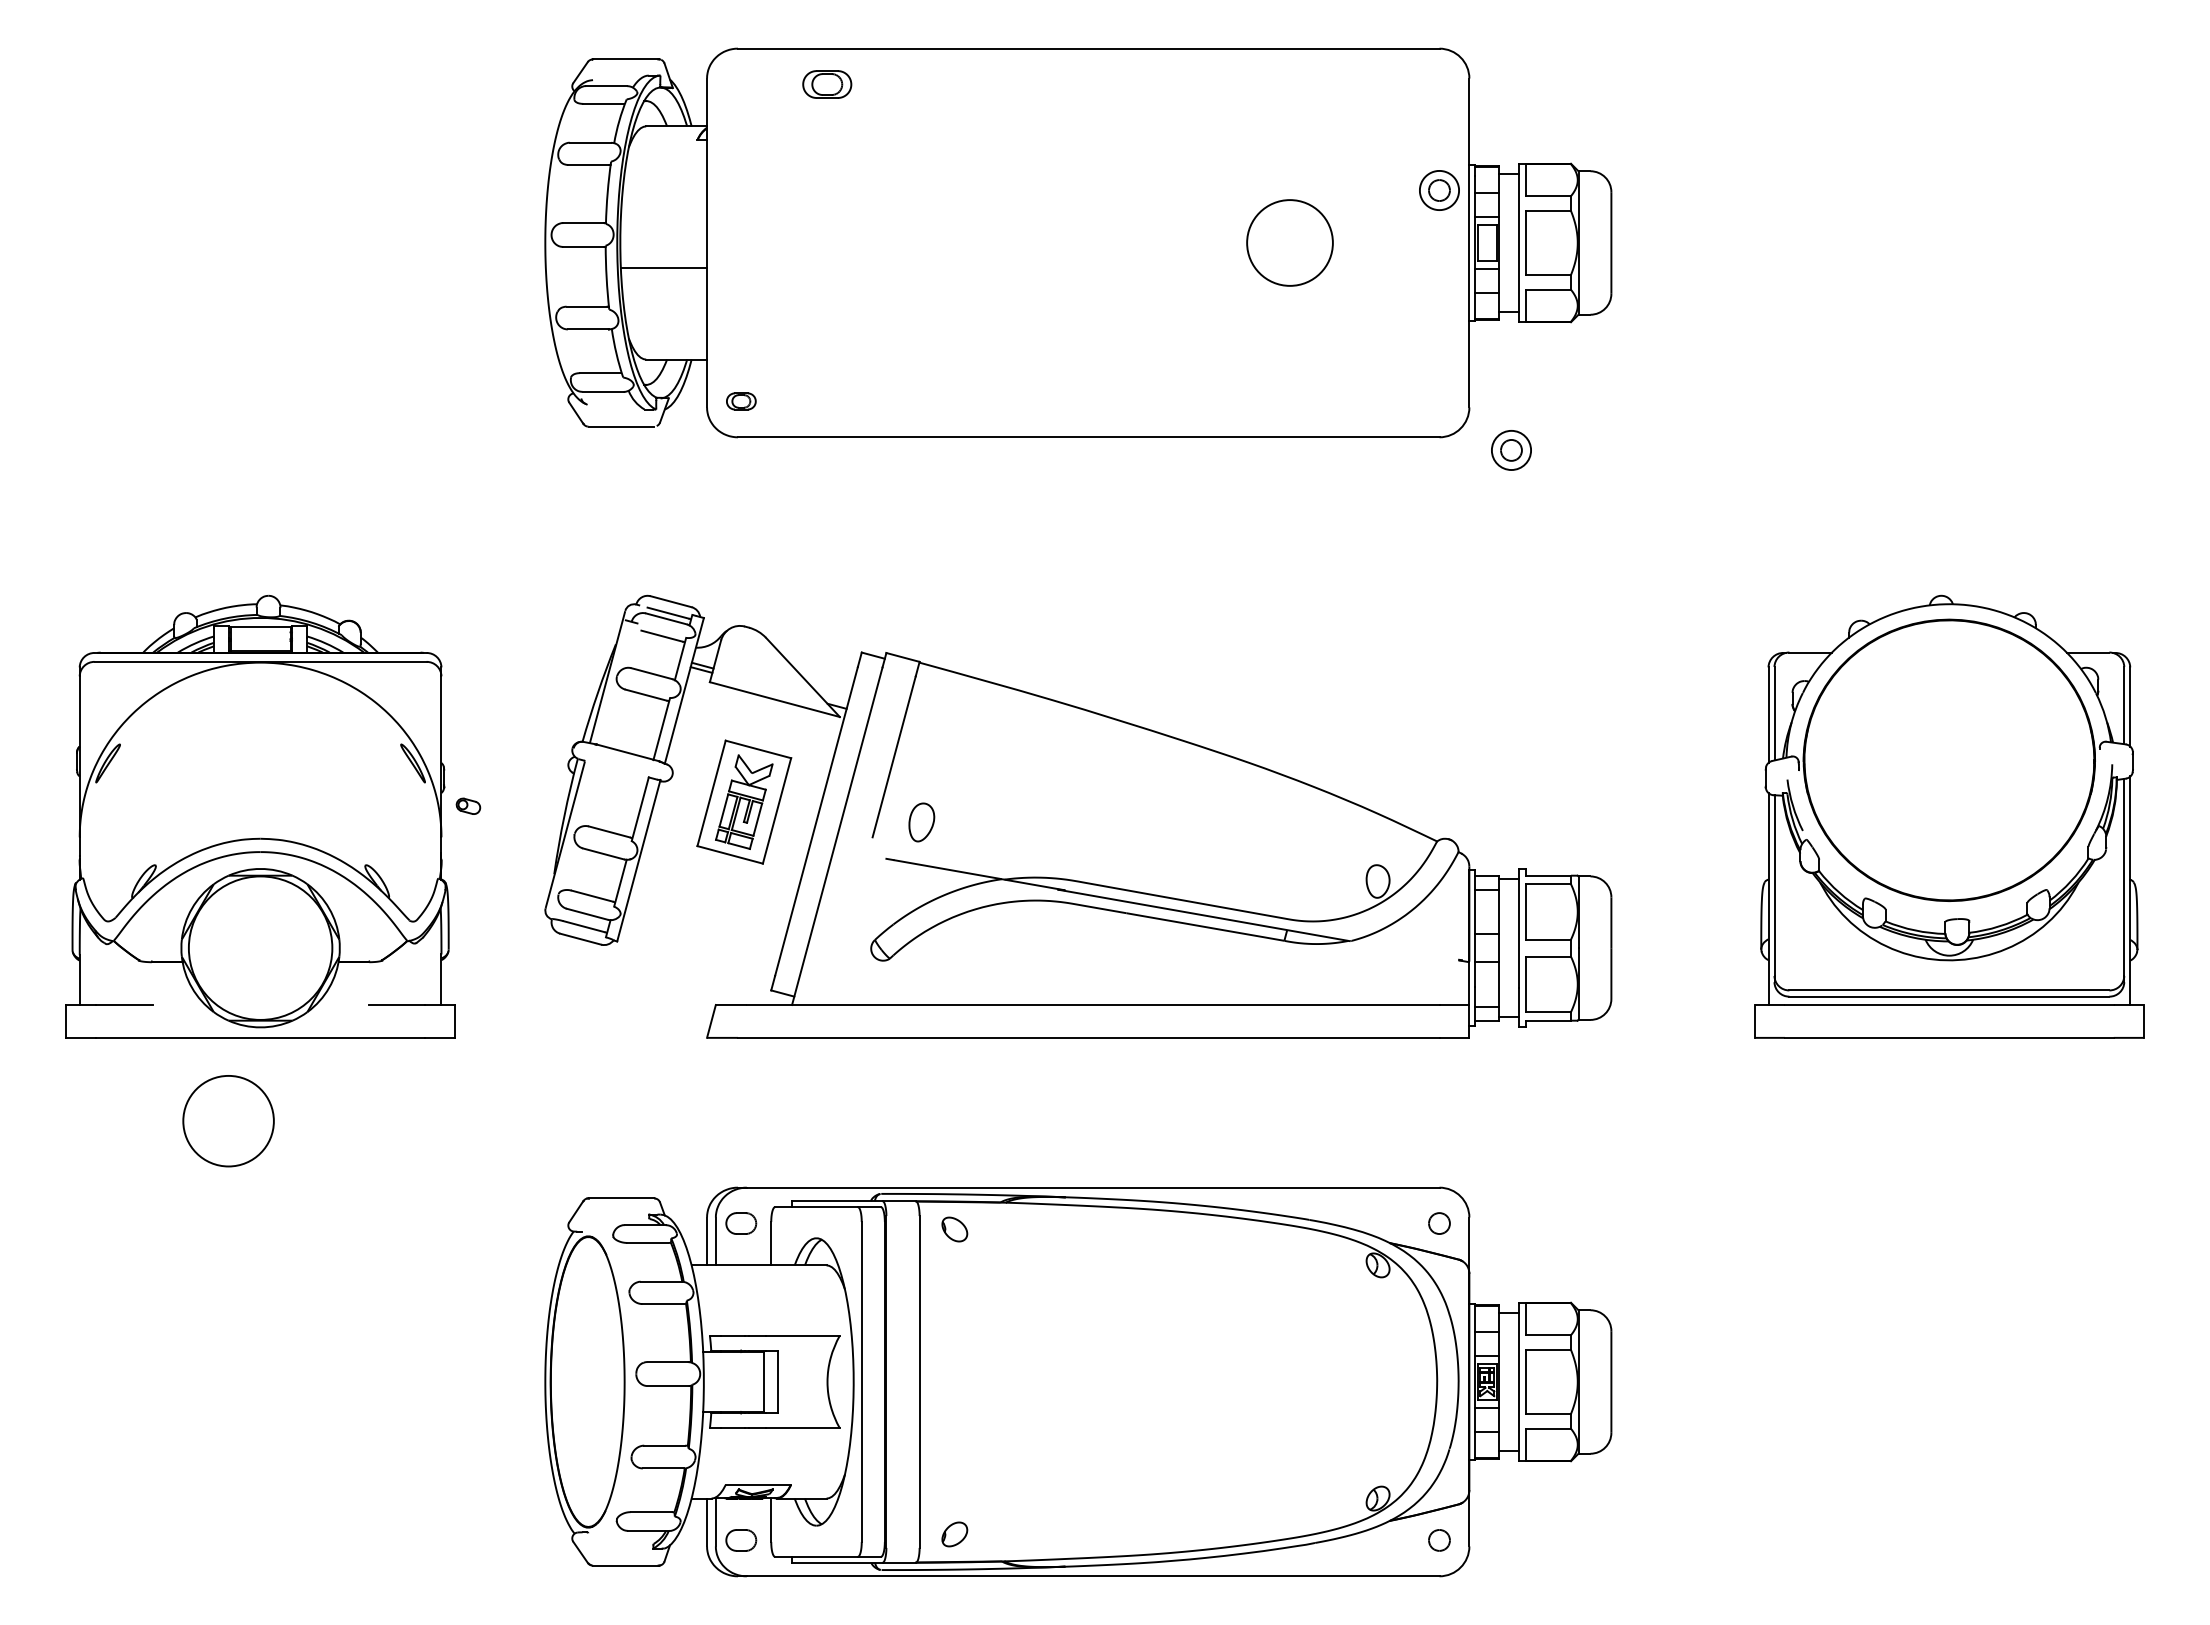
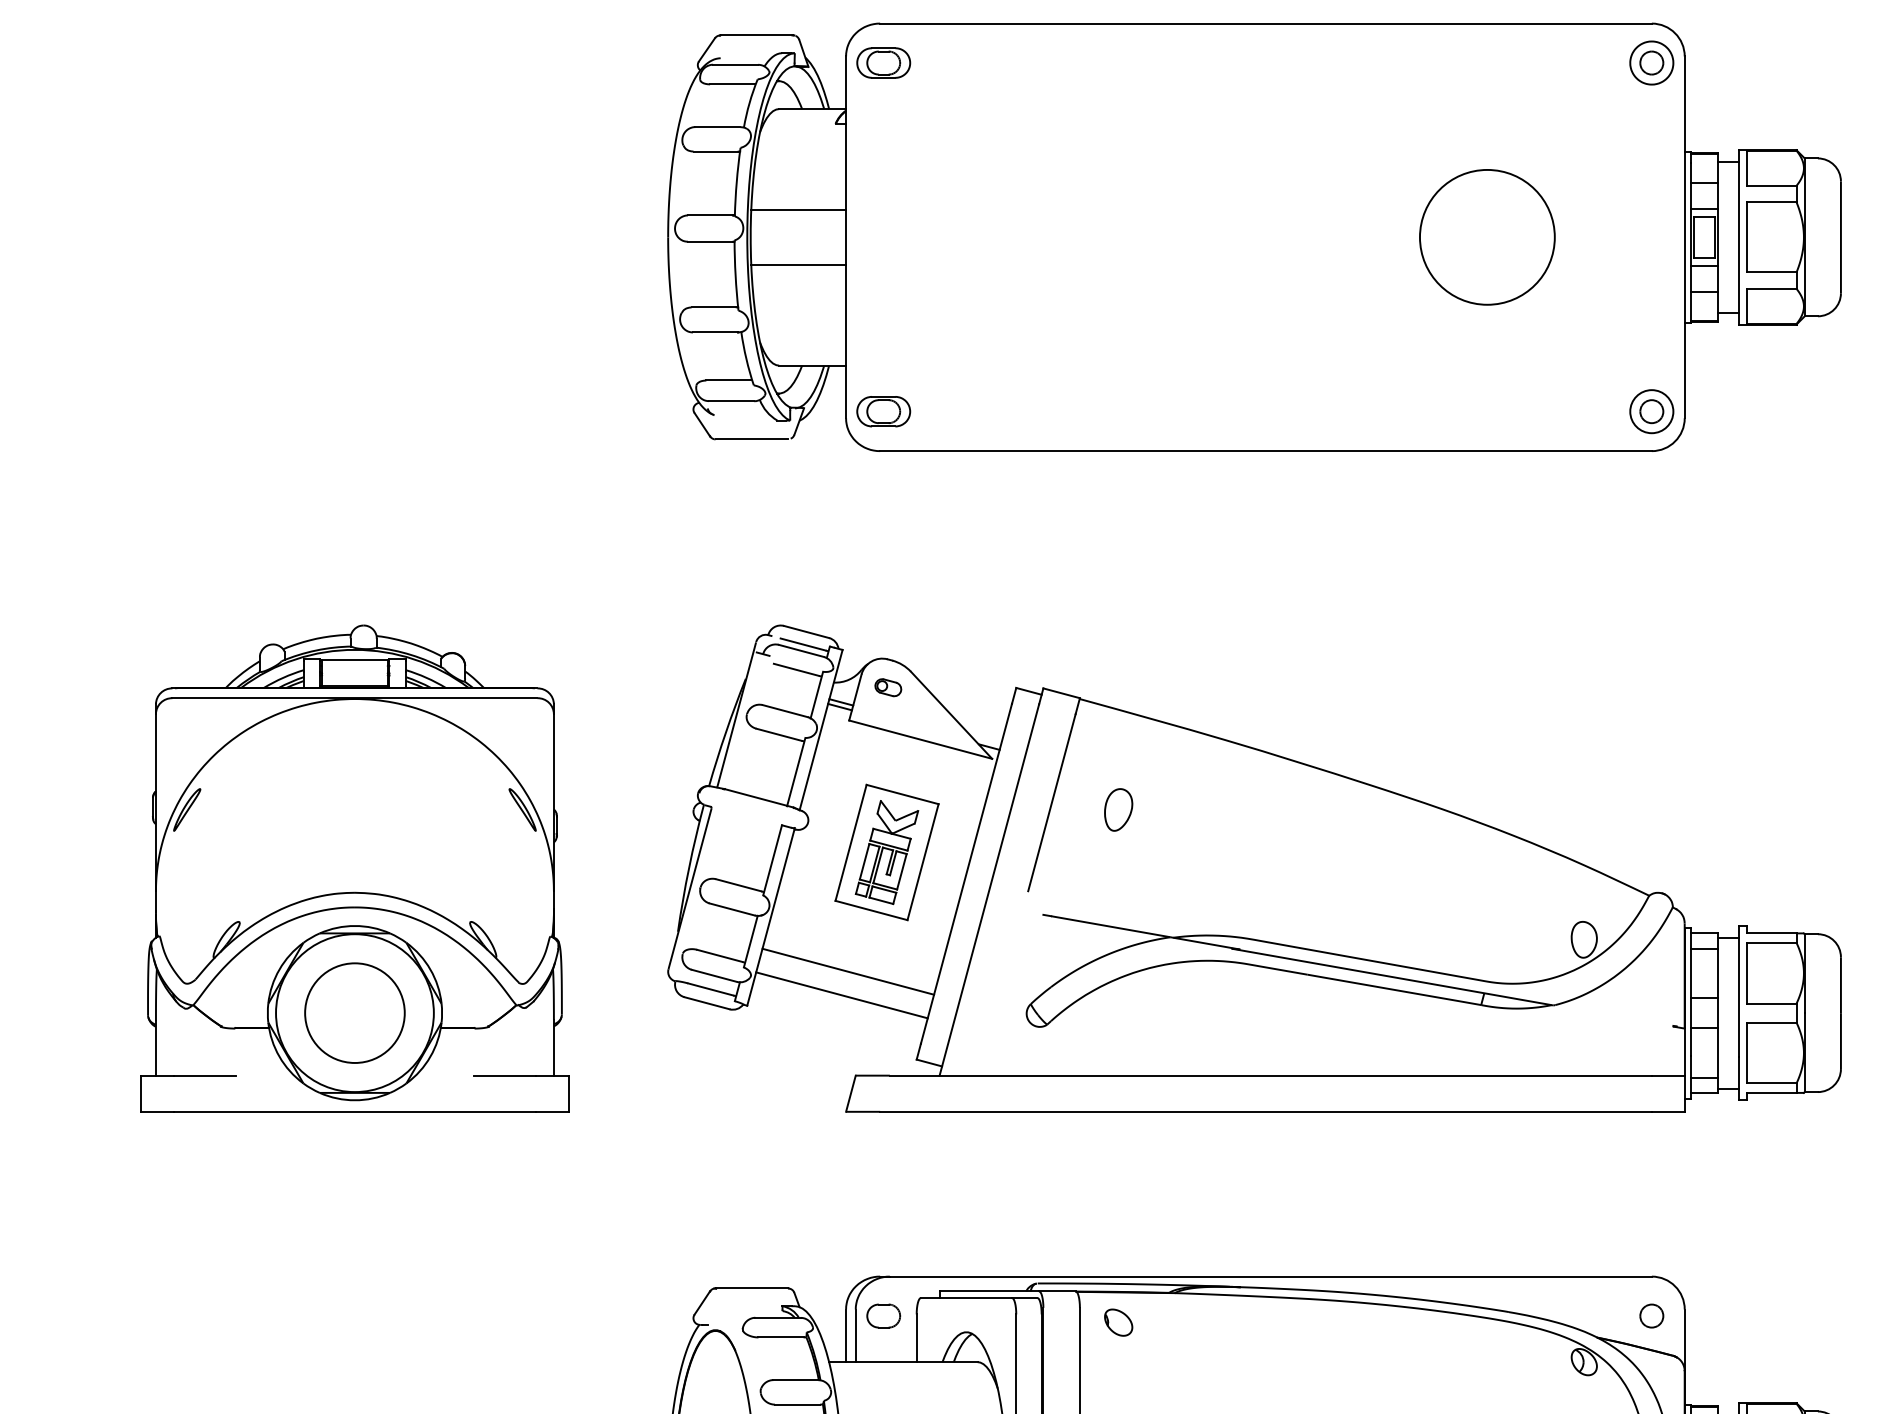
part: (827, 84) -> (883, 63), moved
part: (1439, 190) -> (1651, 63), moved
line: (663, 217) -> (798, 209), added
circle: (1289, 242) -> (1486, 236), size x1.43
part: (741, 401) -> (883, 411), size x1.67
part: (1511, 450) -> (1651, 411), moved
part: (468, 805) -> (888, 686), moved
part: (921, 822) -> (1118, 809), moved
line: (709, 910) -> (848, 971), added
line: (703, 931) -> (842, 994), added
circle: (228, 1121) -> (354, 1013), moved

